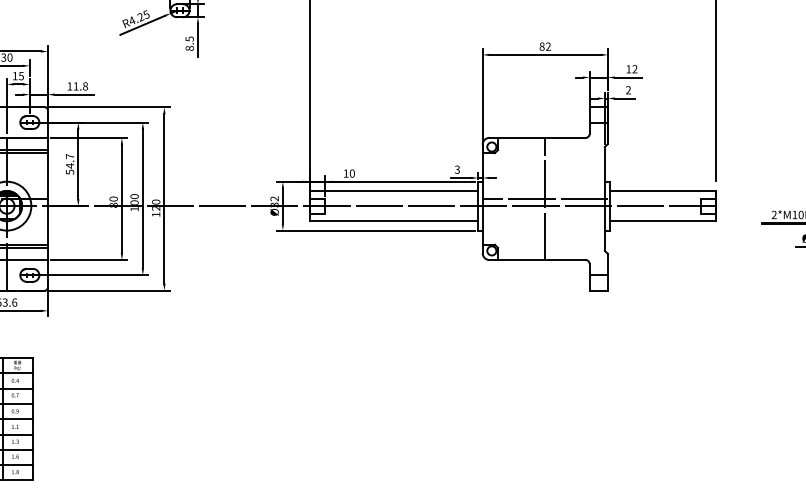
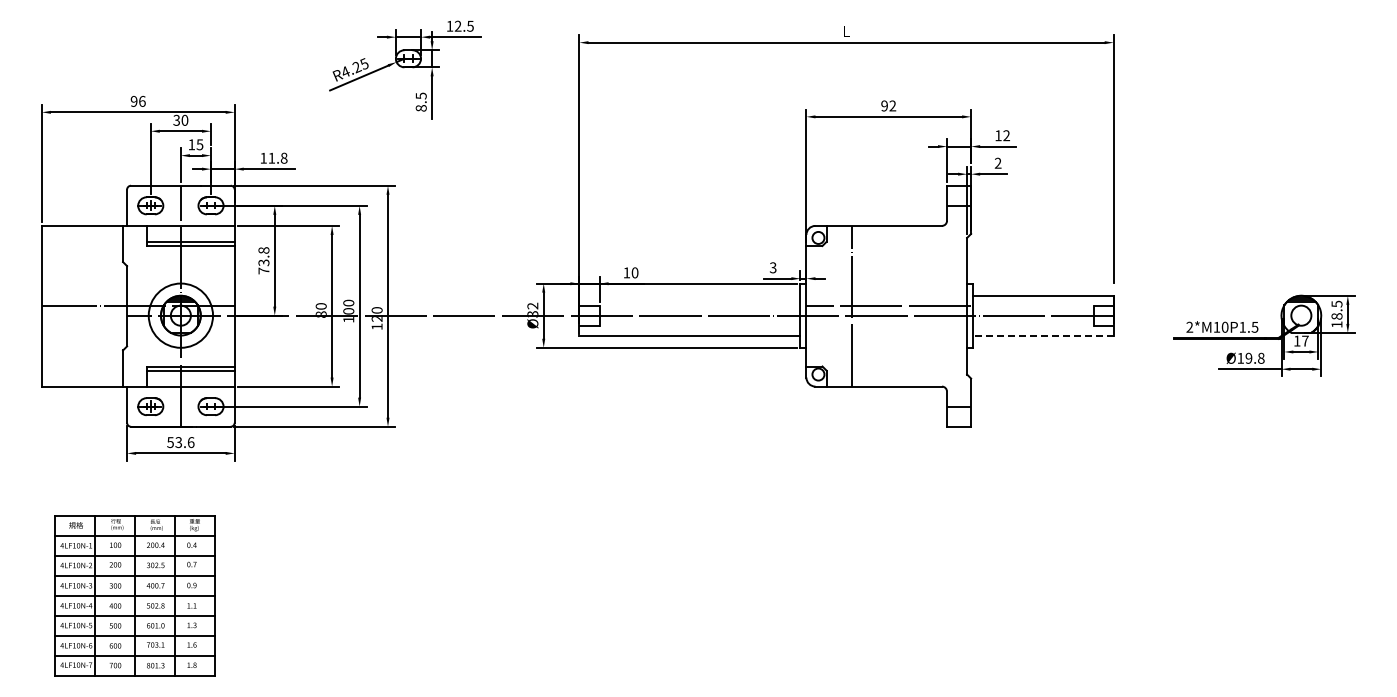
text: (542, 46) -> (884, 105), 82 -> 92
text: (69, 164) -> (263, 260), 54.7 -> 73.8
line: (393, 190) -> (689, 295), removed
line: (545, 198) -> (851, 305), moved
line: (662, 221) -> (1042, 335), solid -> dashed

